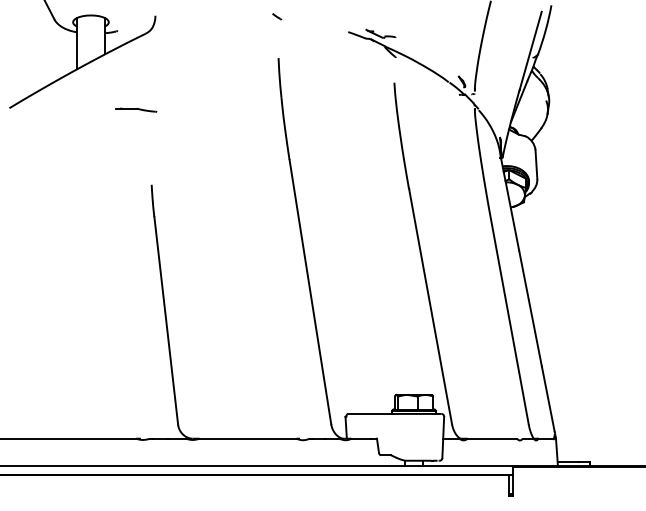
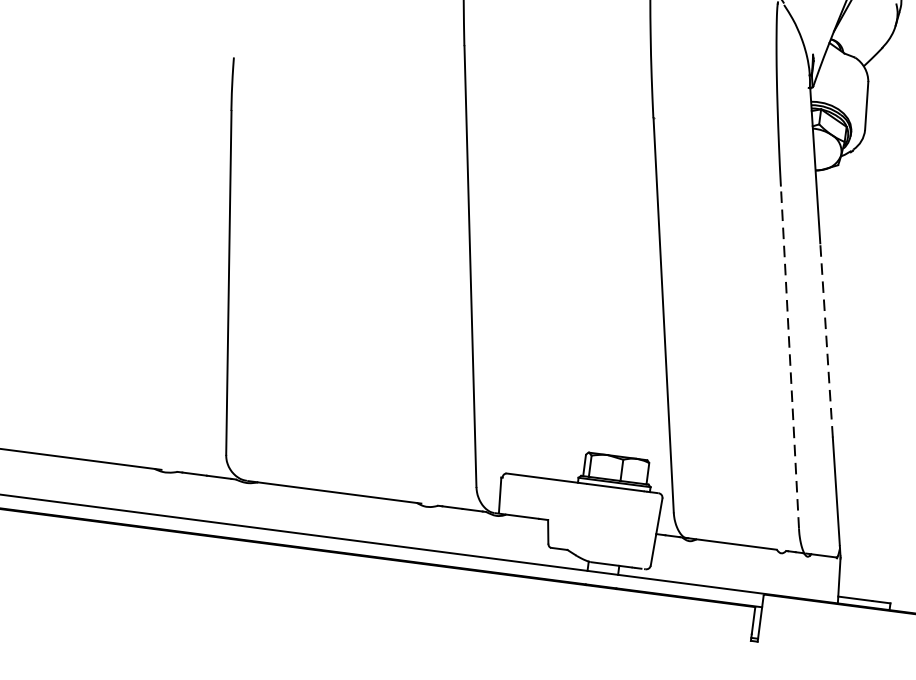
line: (530, 309) -> (826, 341), solid -> dashed
line: (509, 322) -> (789, 358), solid -> dashed

